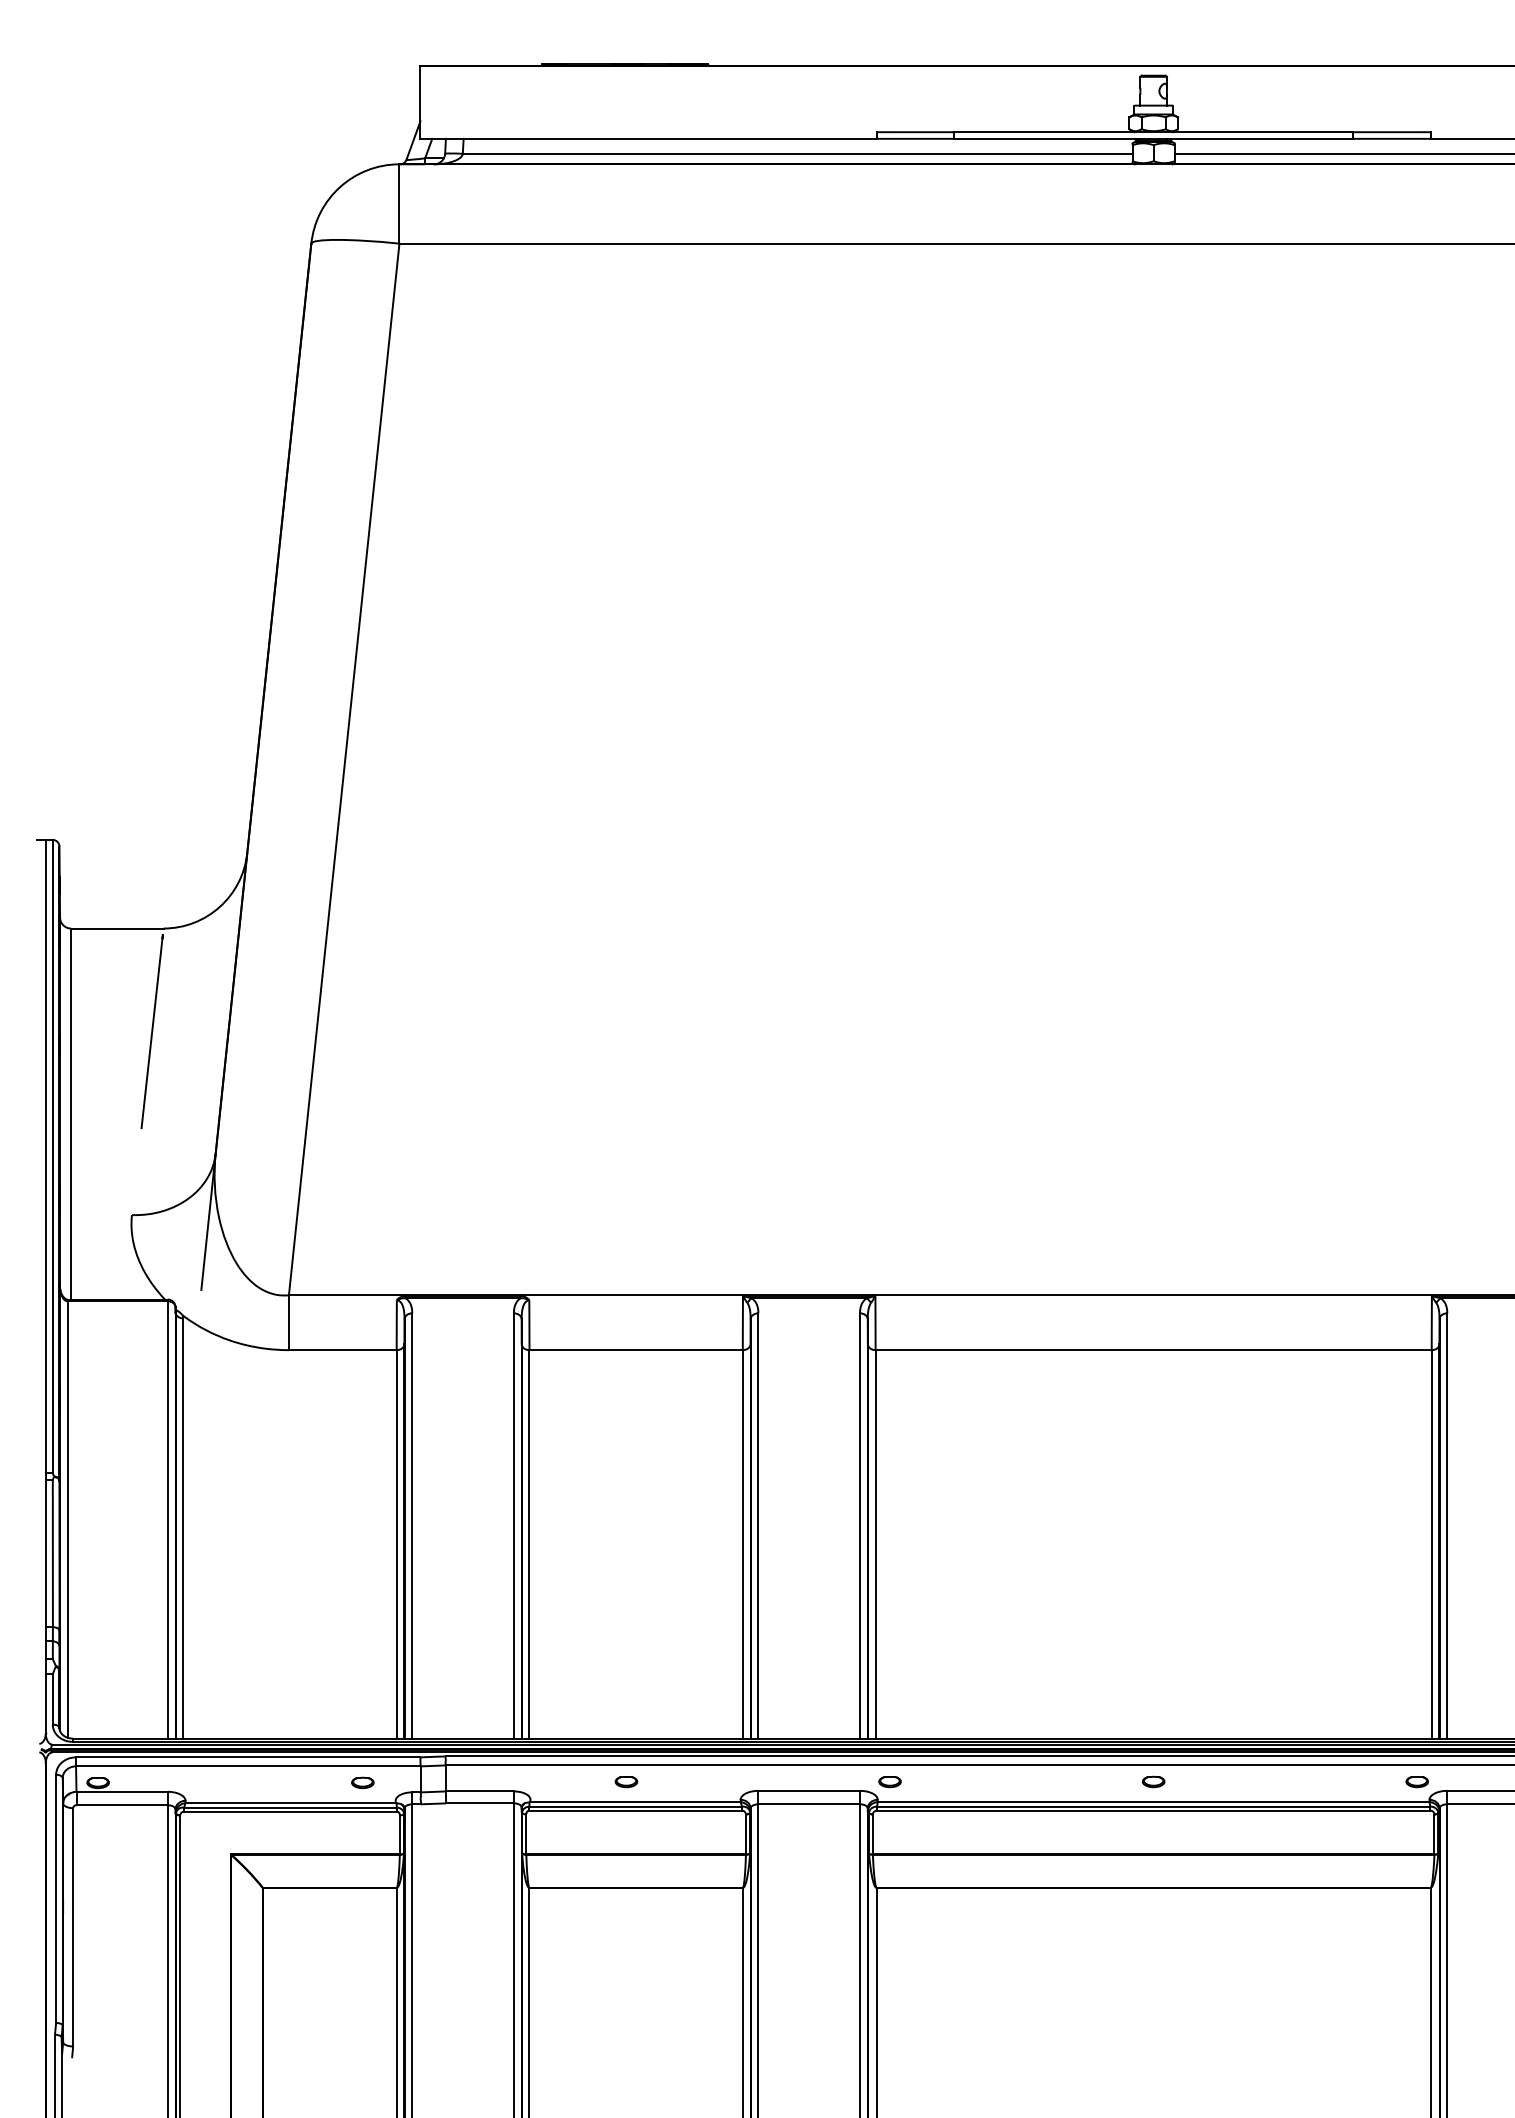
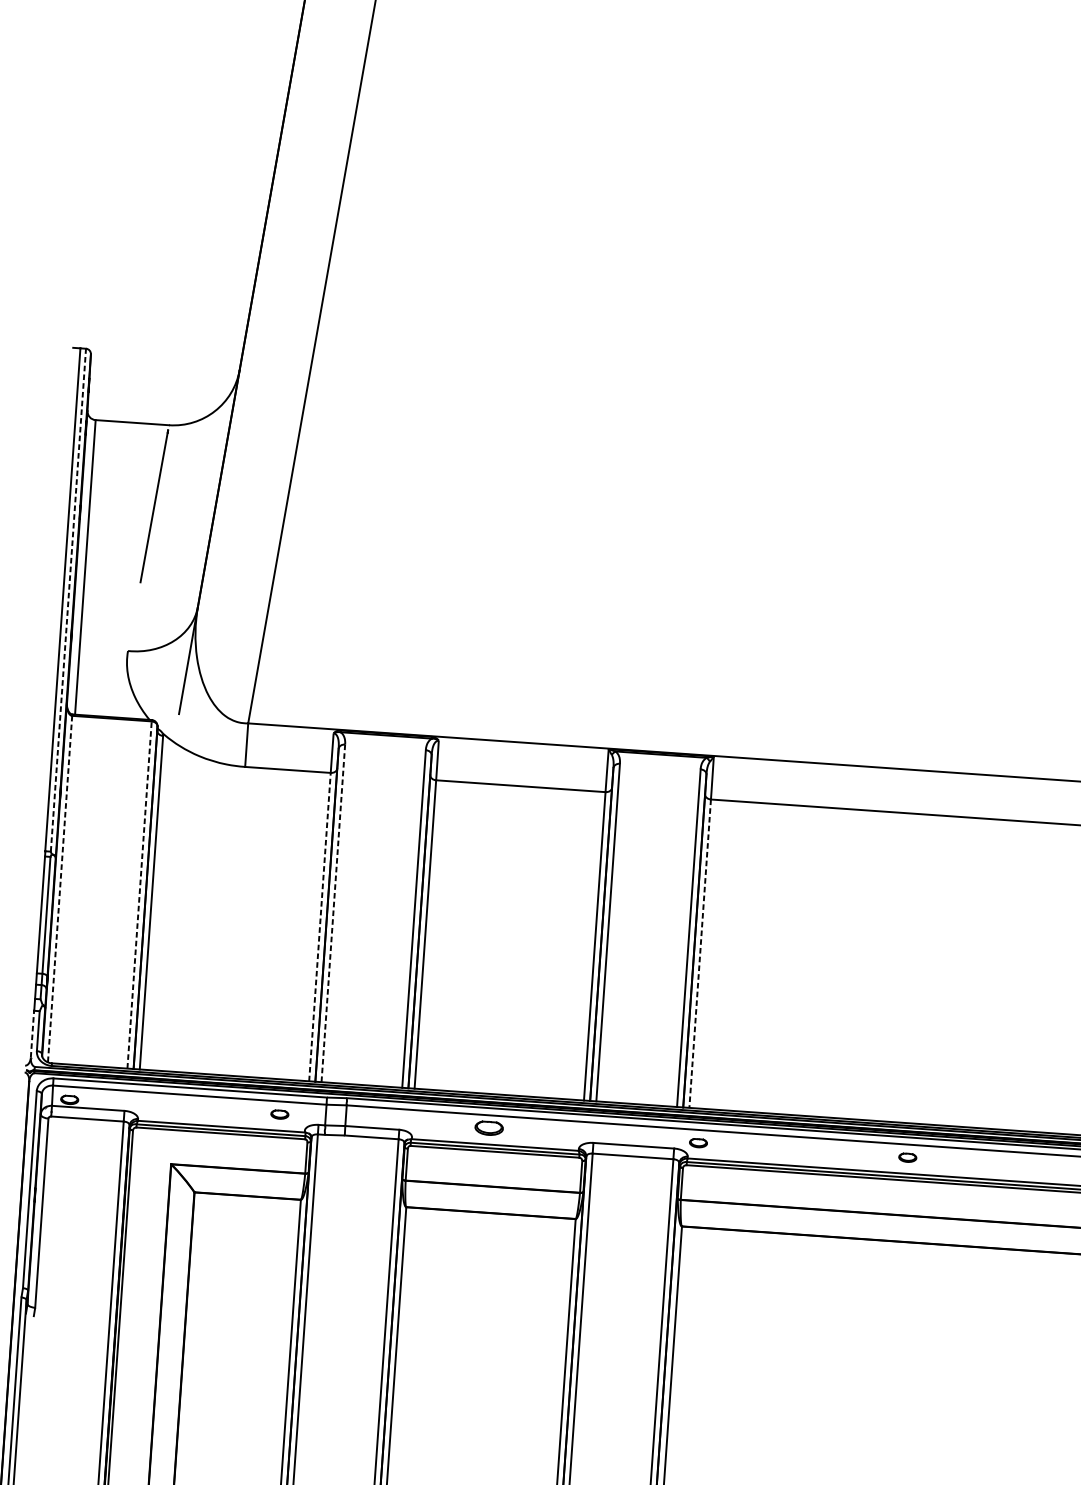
line: (52, 1156) -> (68, 600), solid -> dashed
line: (167, 1519) -> (139, 894), solid -> dashed
line: (67, 1520) -> (59, 889), solid -> dashed
line: (412, 1525) -> (333, 913), solid -> dashed
line: (396, 1543) -> (319, 926), solid -> dashed
line: (875, 1544) -> (700, 953), solid -> dashed
line: (45, 1703) -> (32, 1033), solid -> dashed
part: (626, 1782) -> (489, 1128), size x1.6

